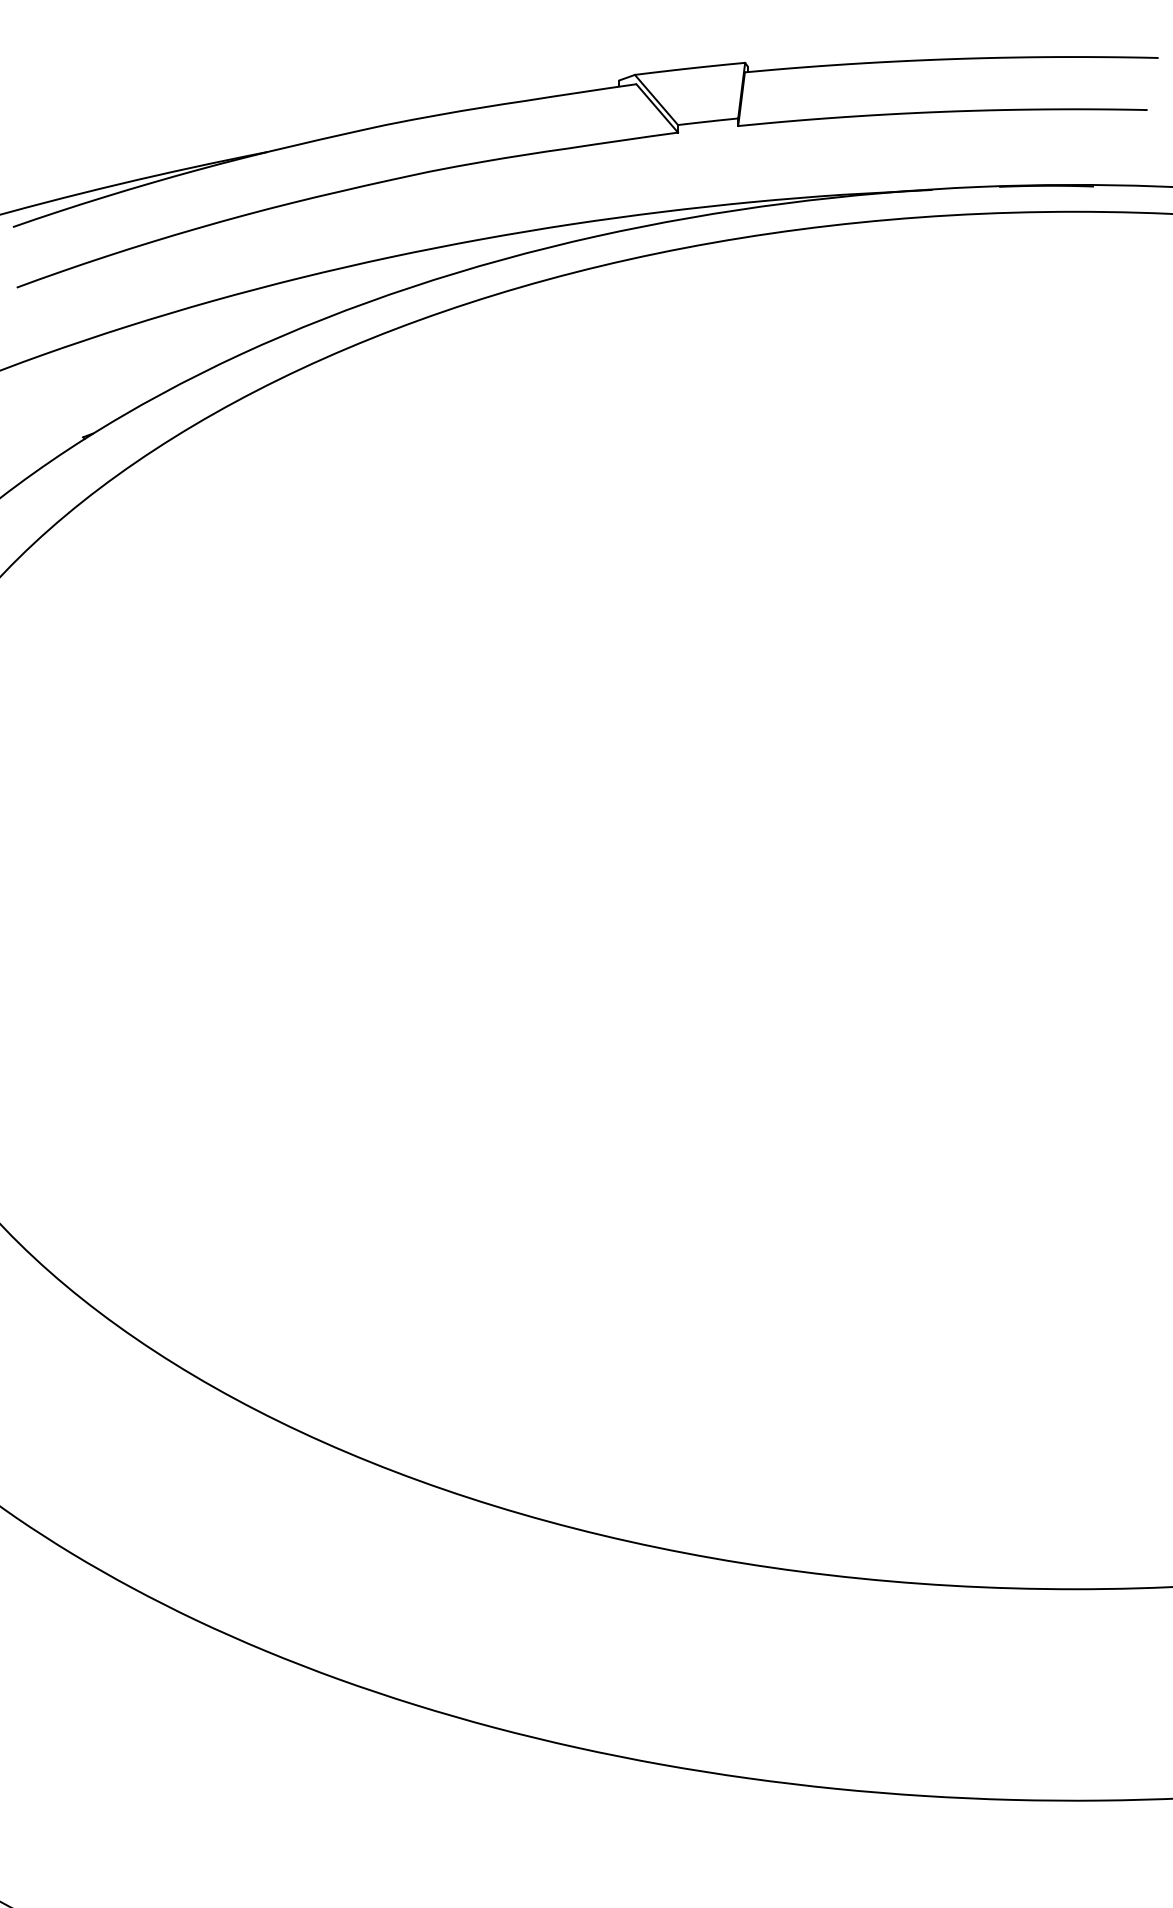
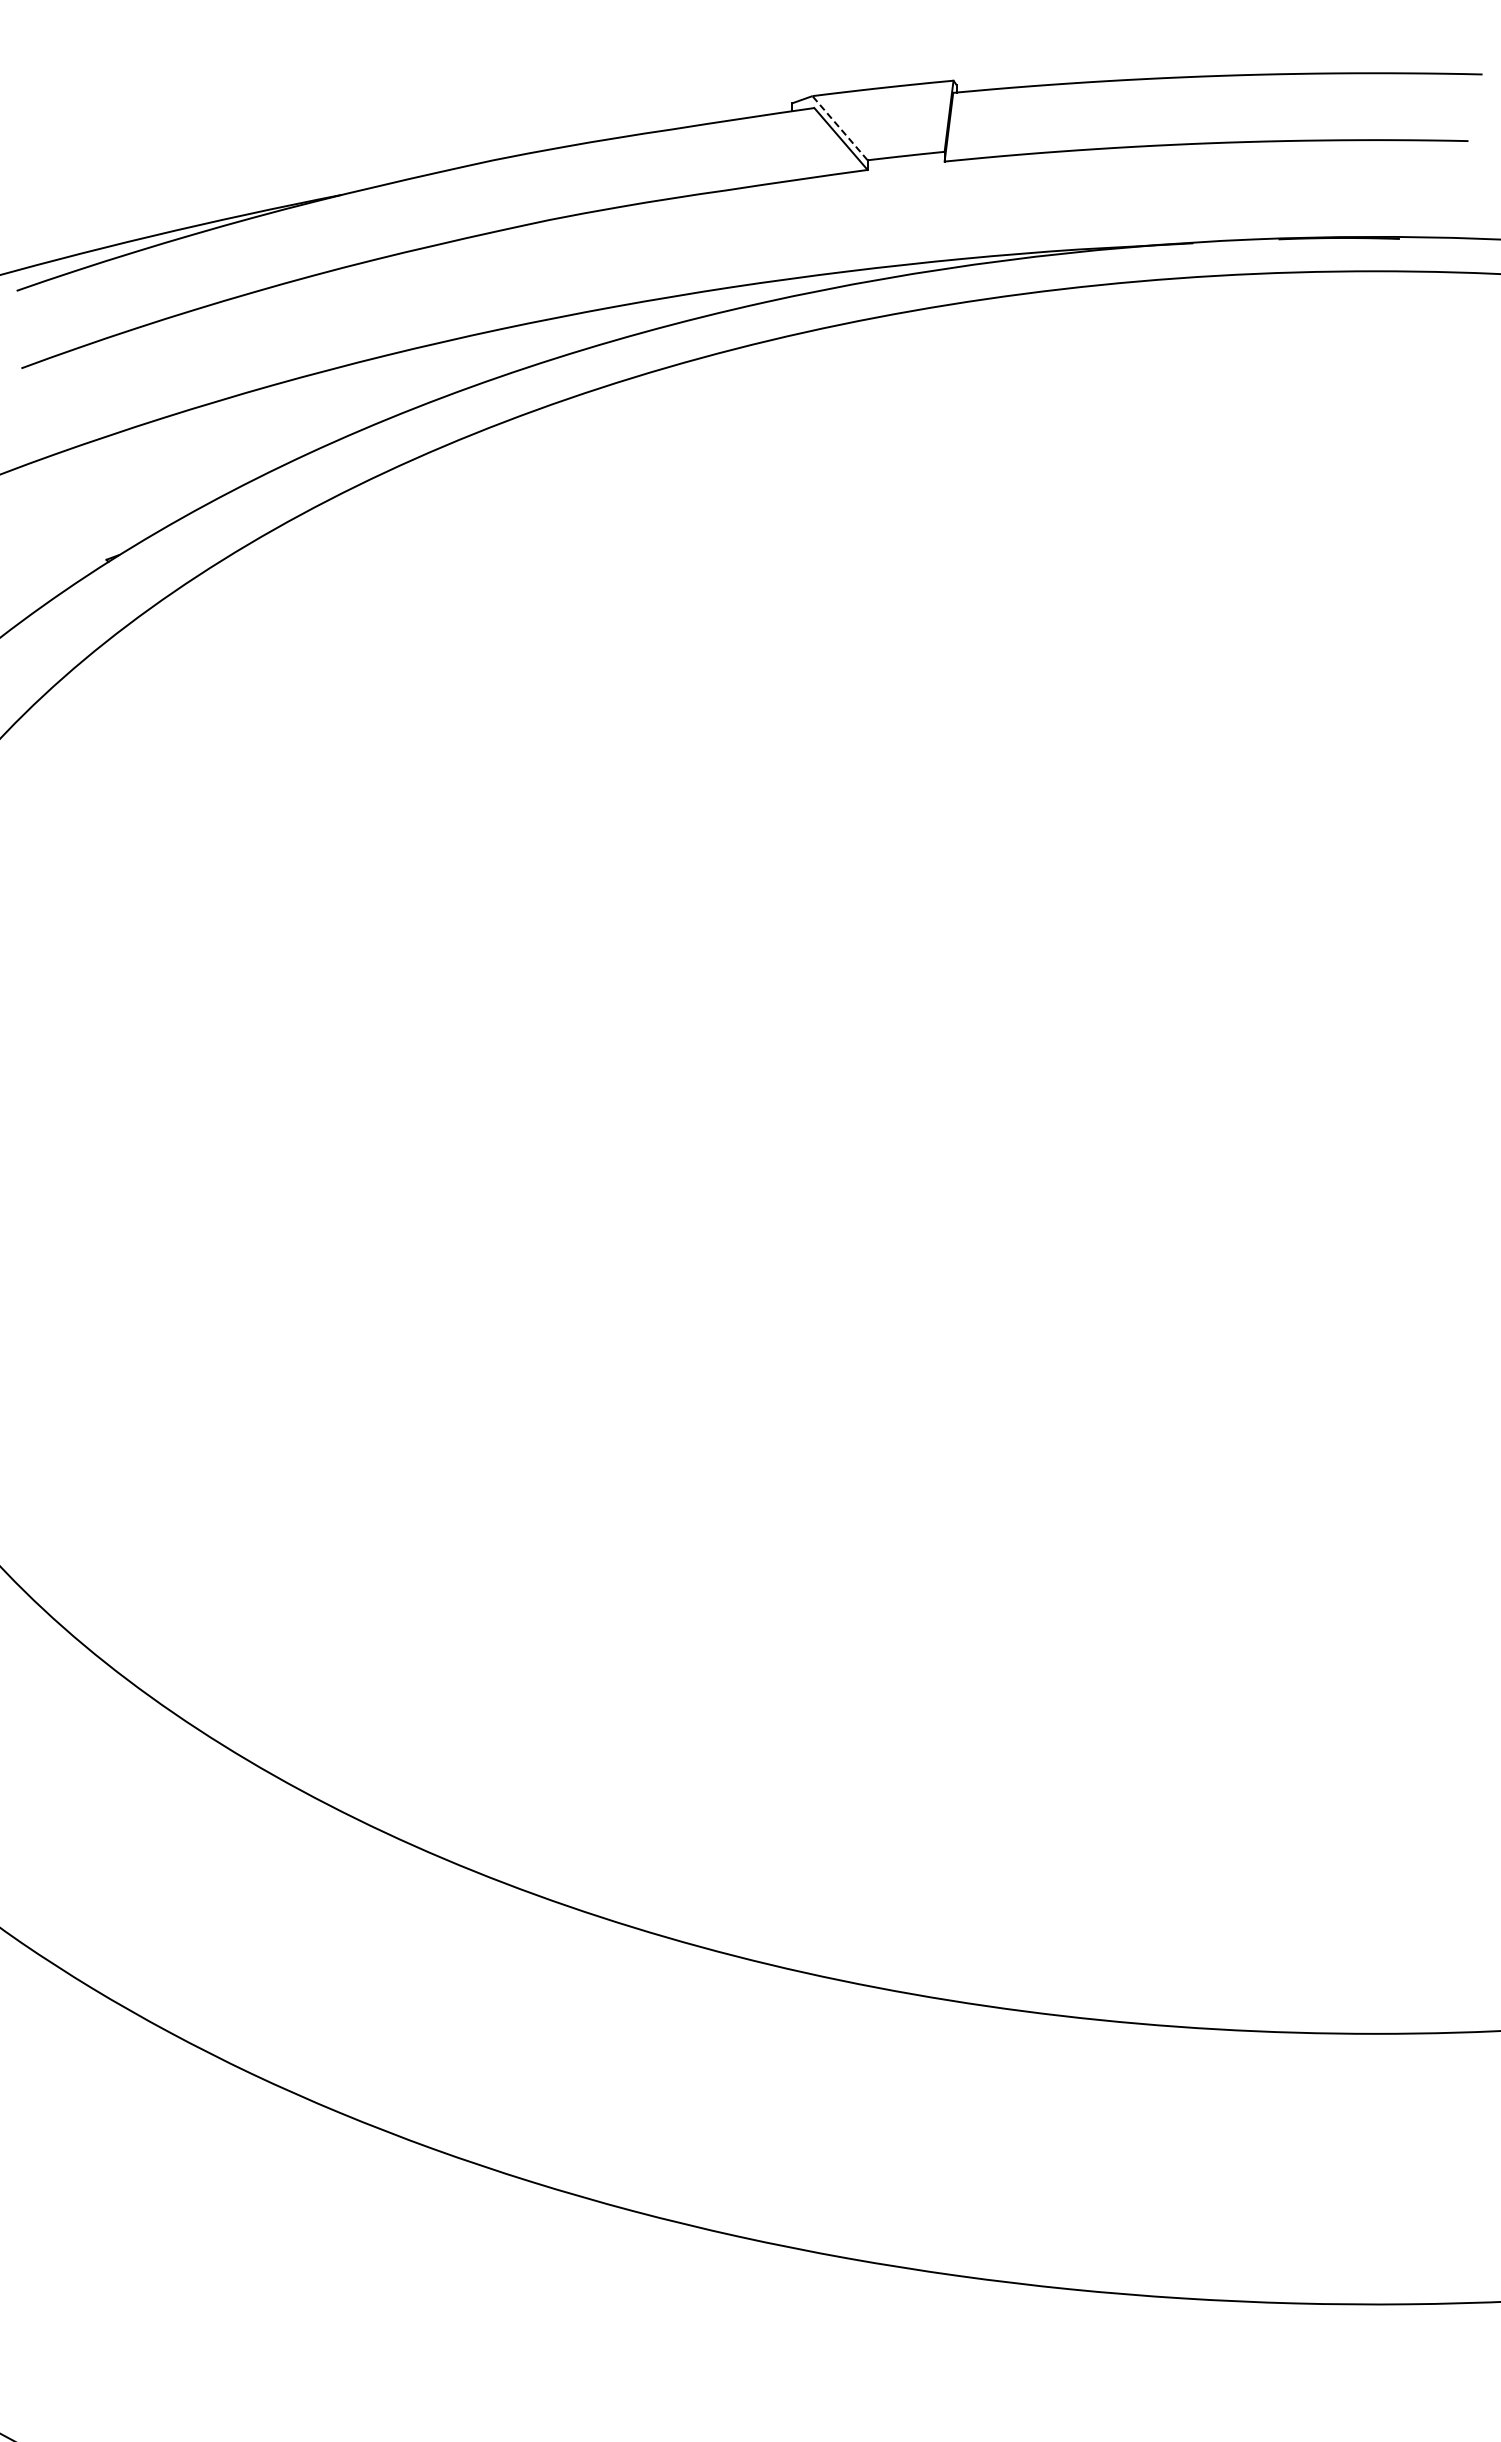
line: (656, 99) -> (839, 127), solid -> dashed

